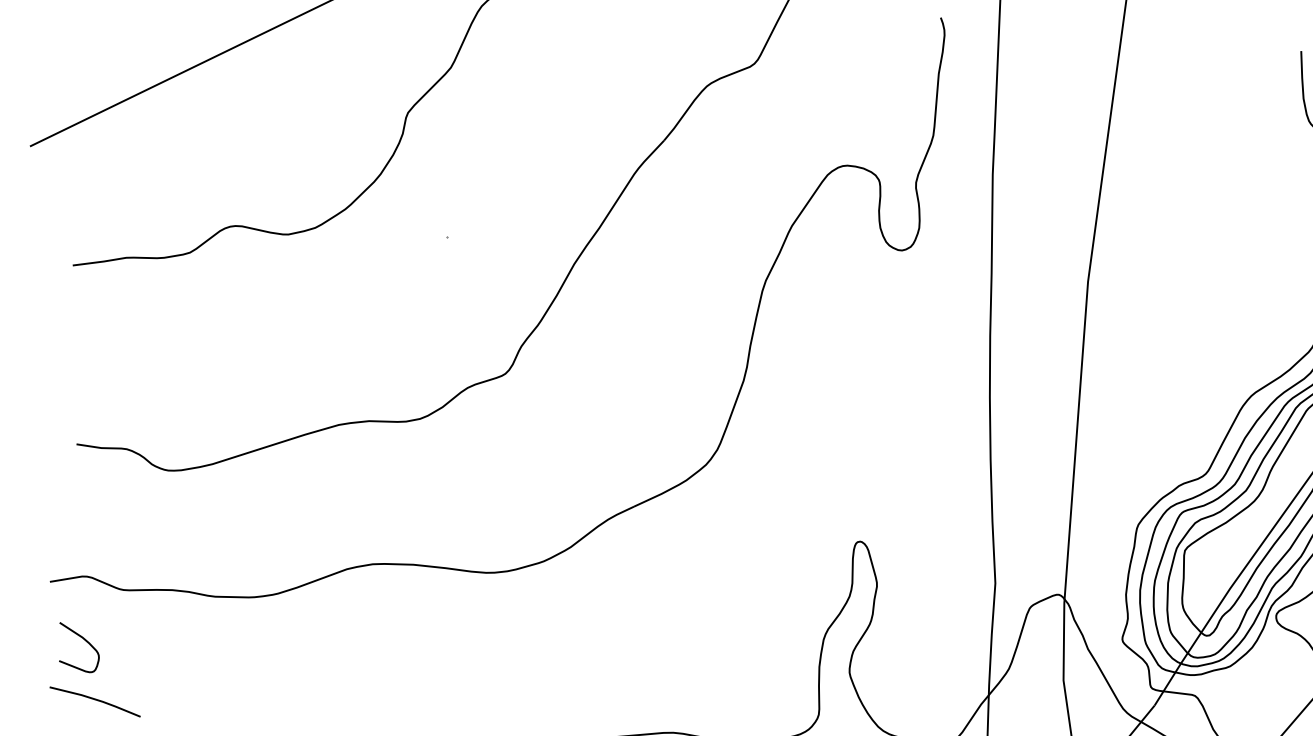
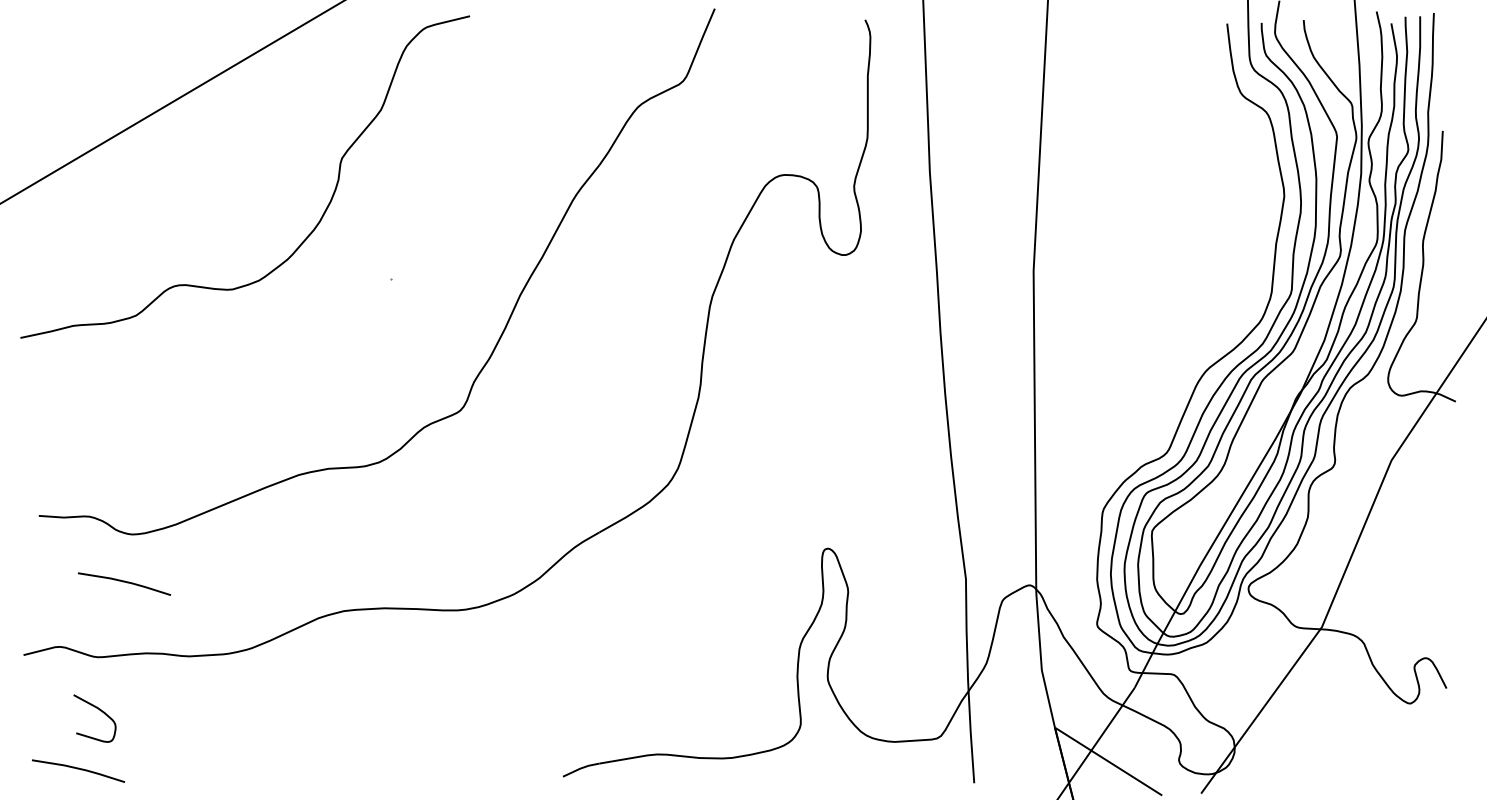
line: (156, 517) -> (124, 582), added
curve: (85, 641) -> (100, 711), moved

